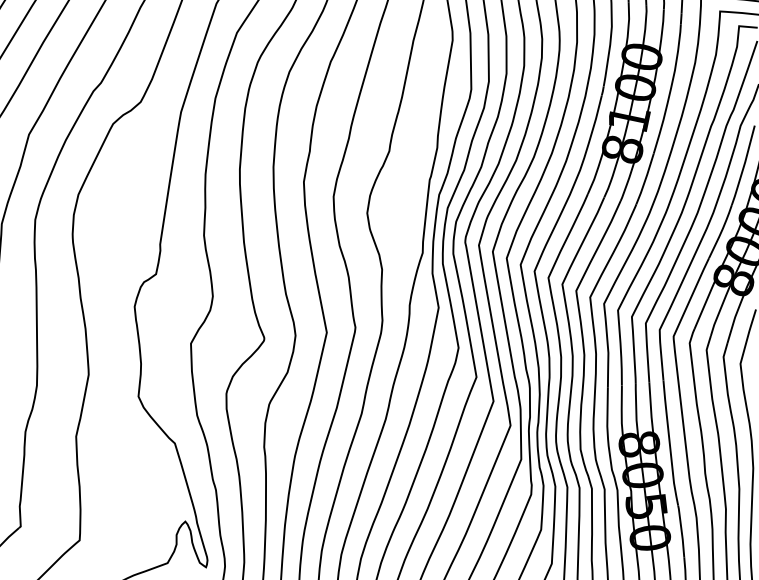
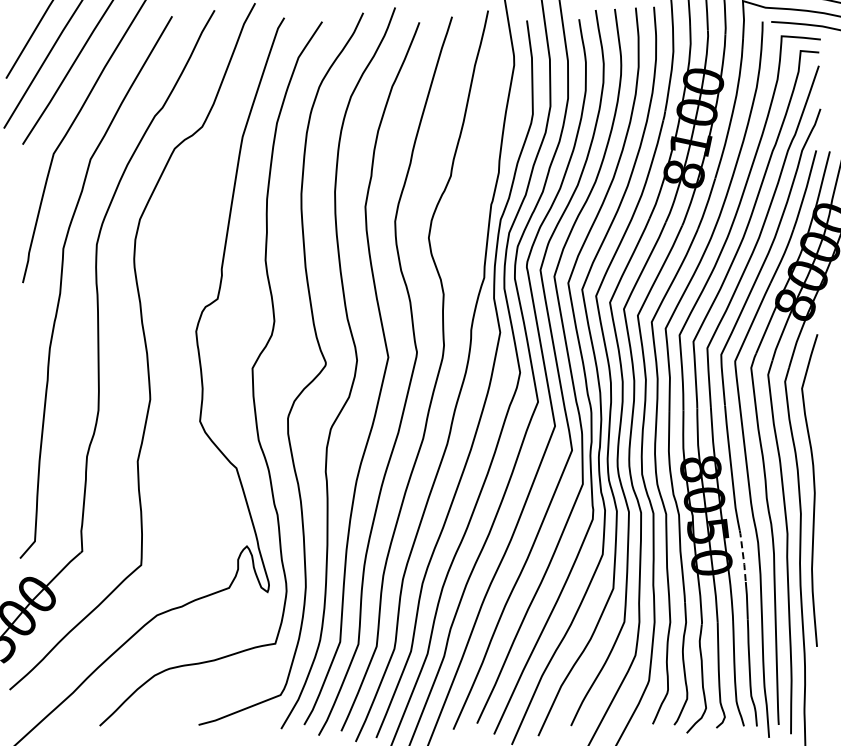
line: (681, 530) -> (743, 555), solid -> dashed

